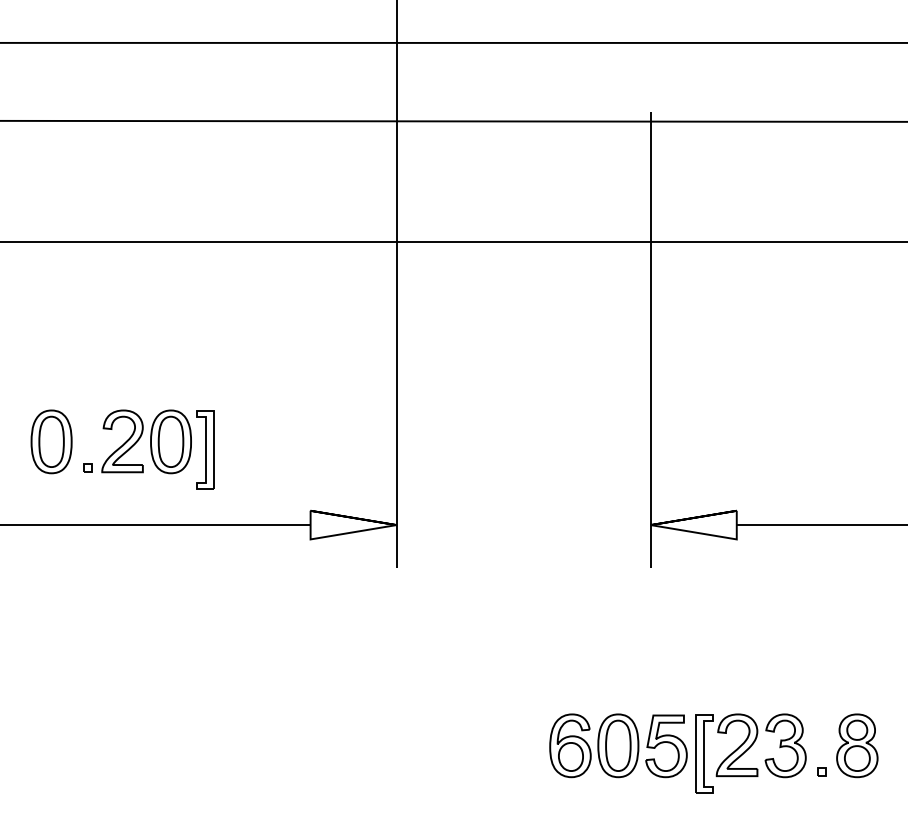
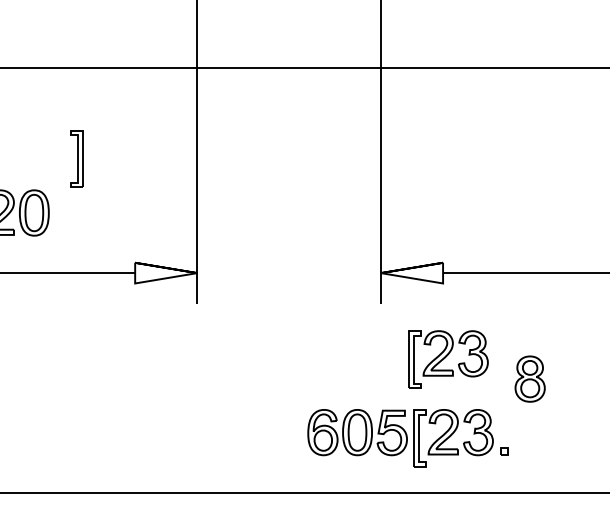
part: (205, 449) -> (77, 158), moved
part: (743, 644) -> (447, 359), added
part: (857, 745) -> (530, 378), moved

